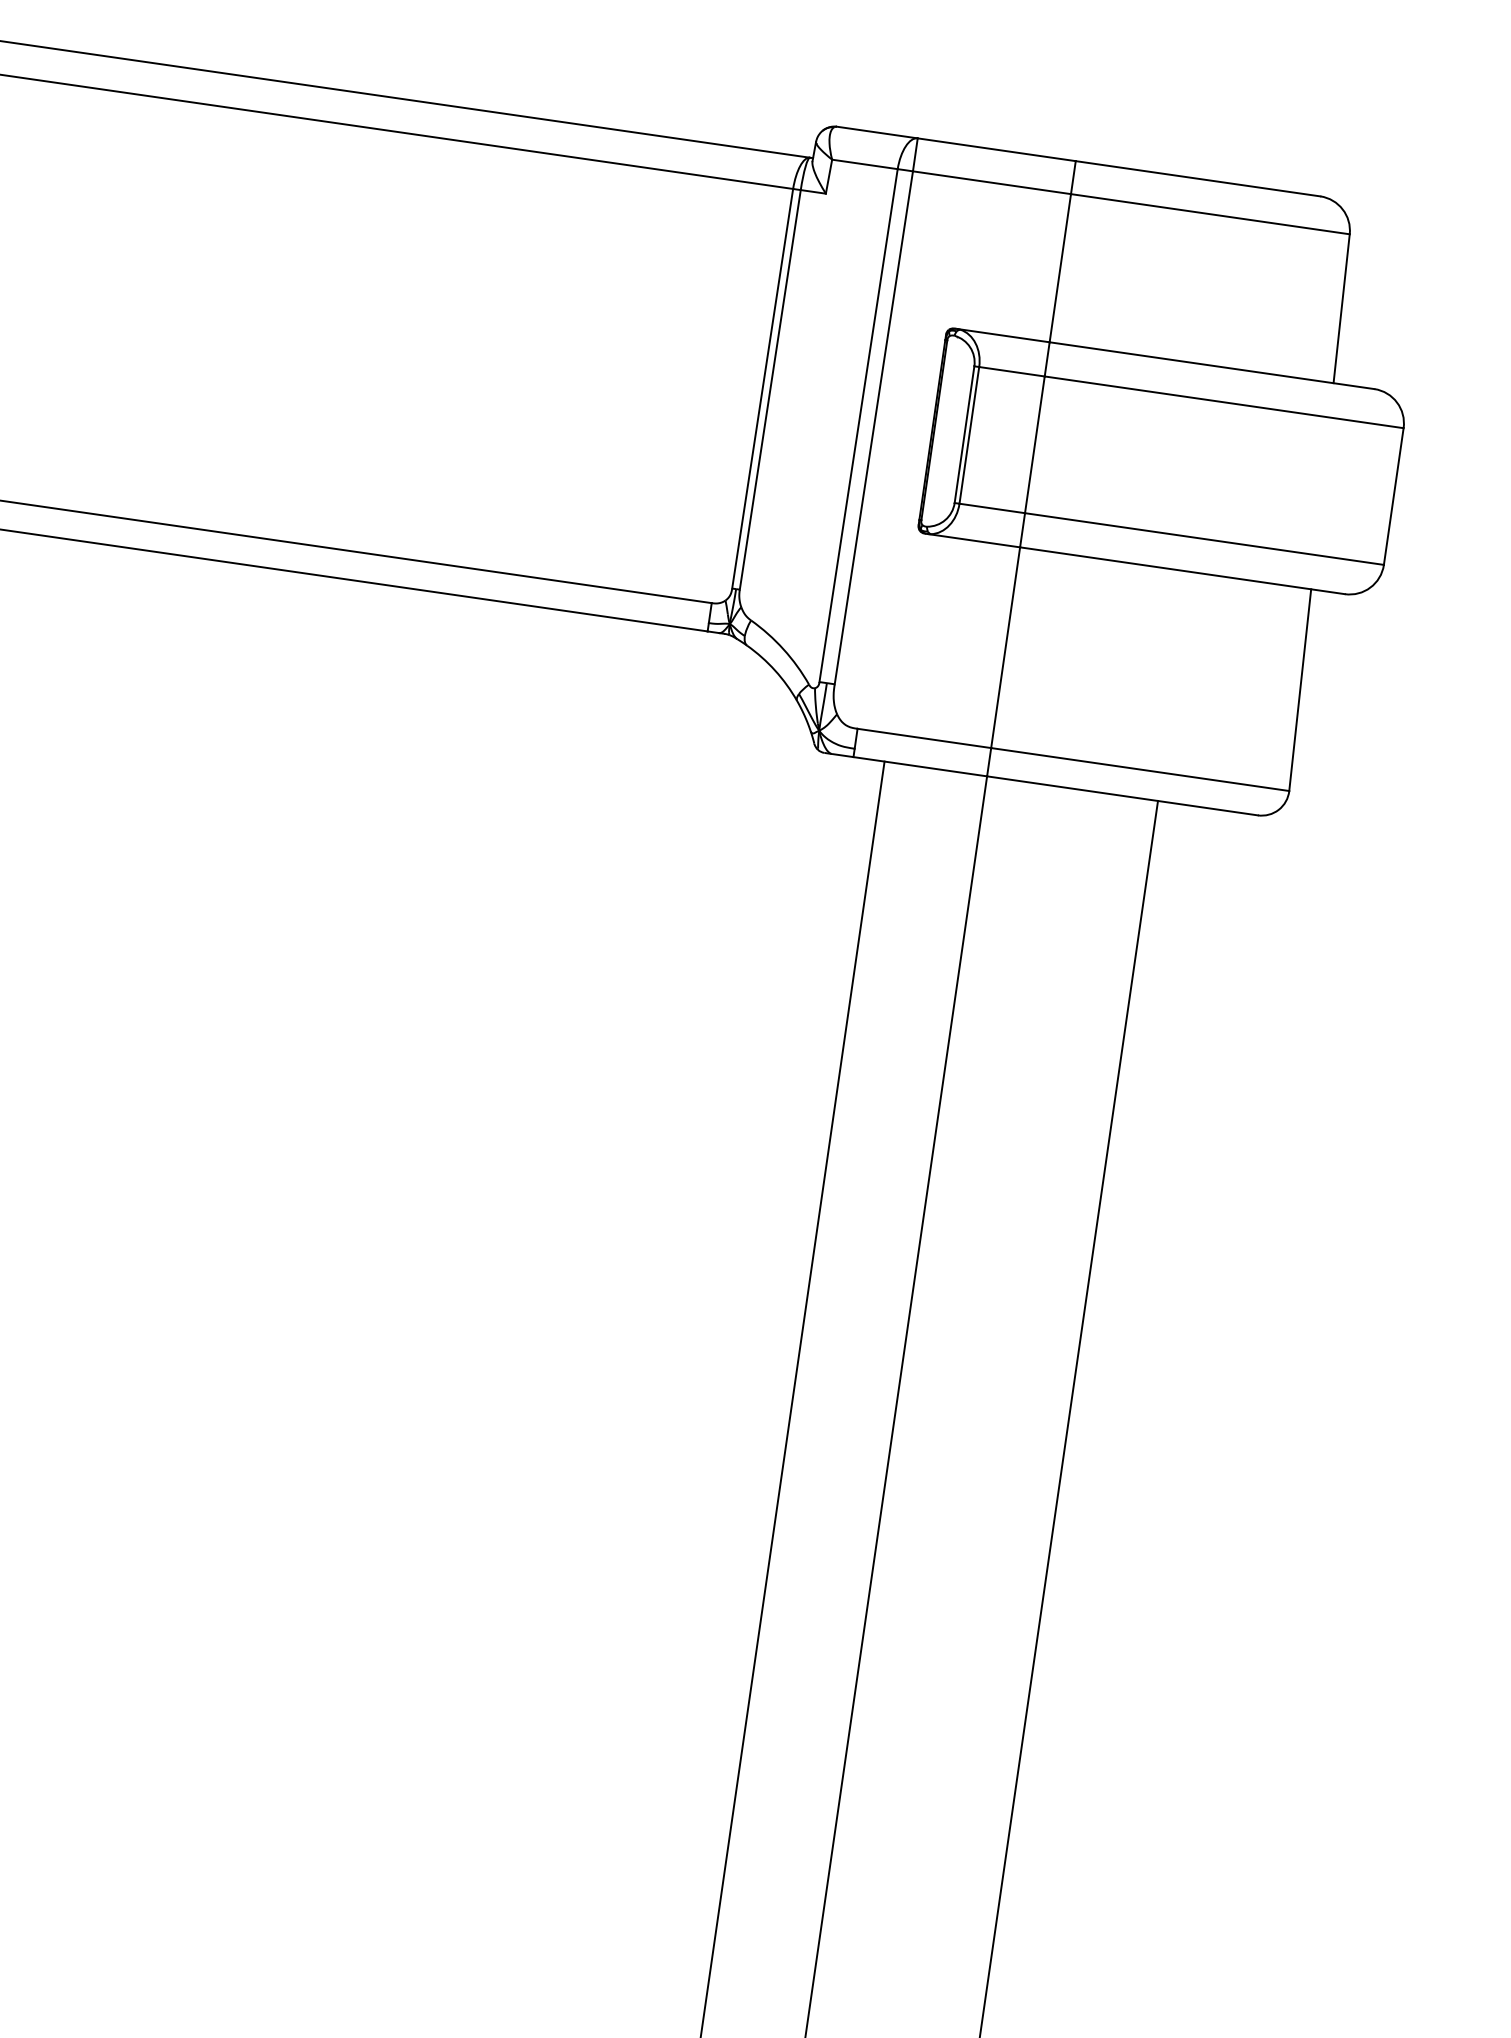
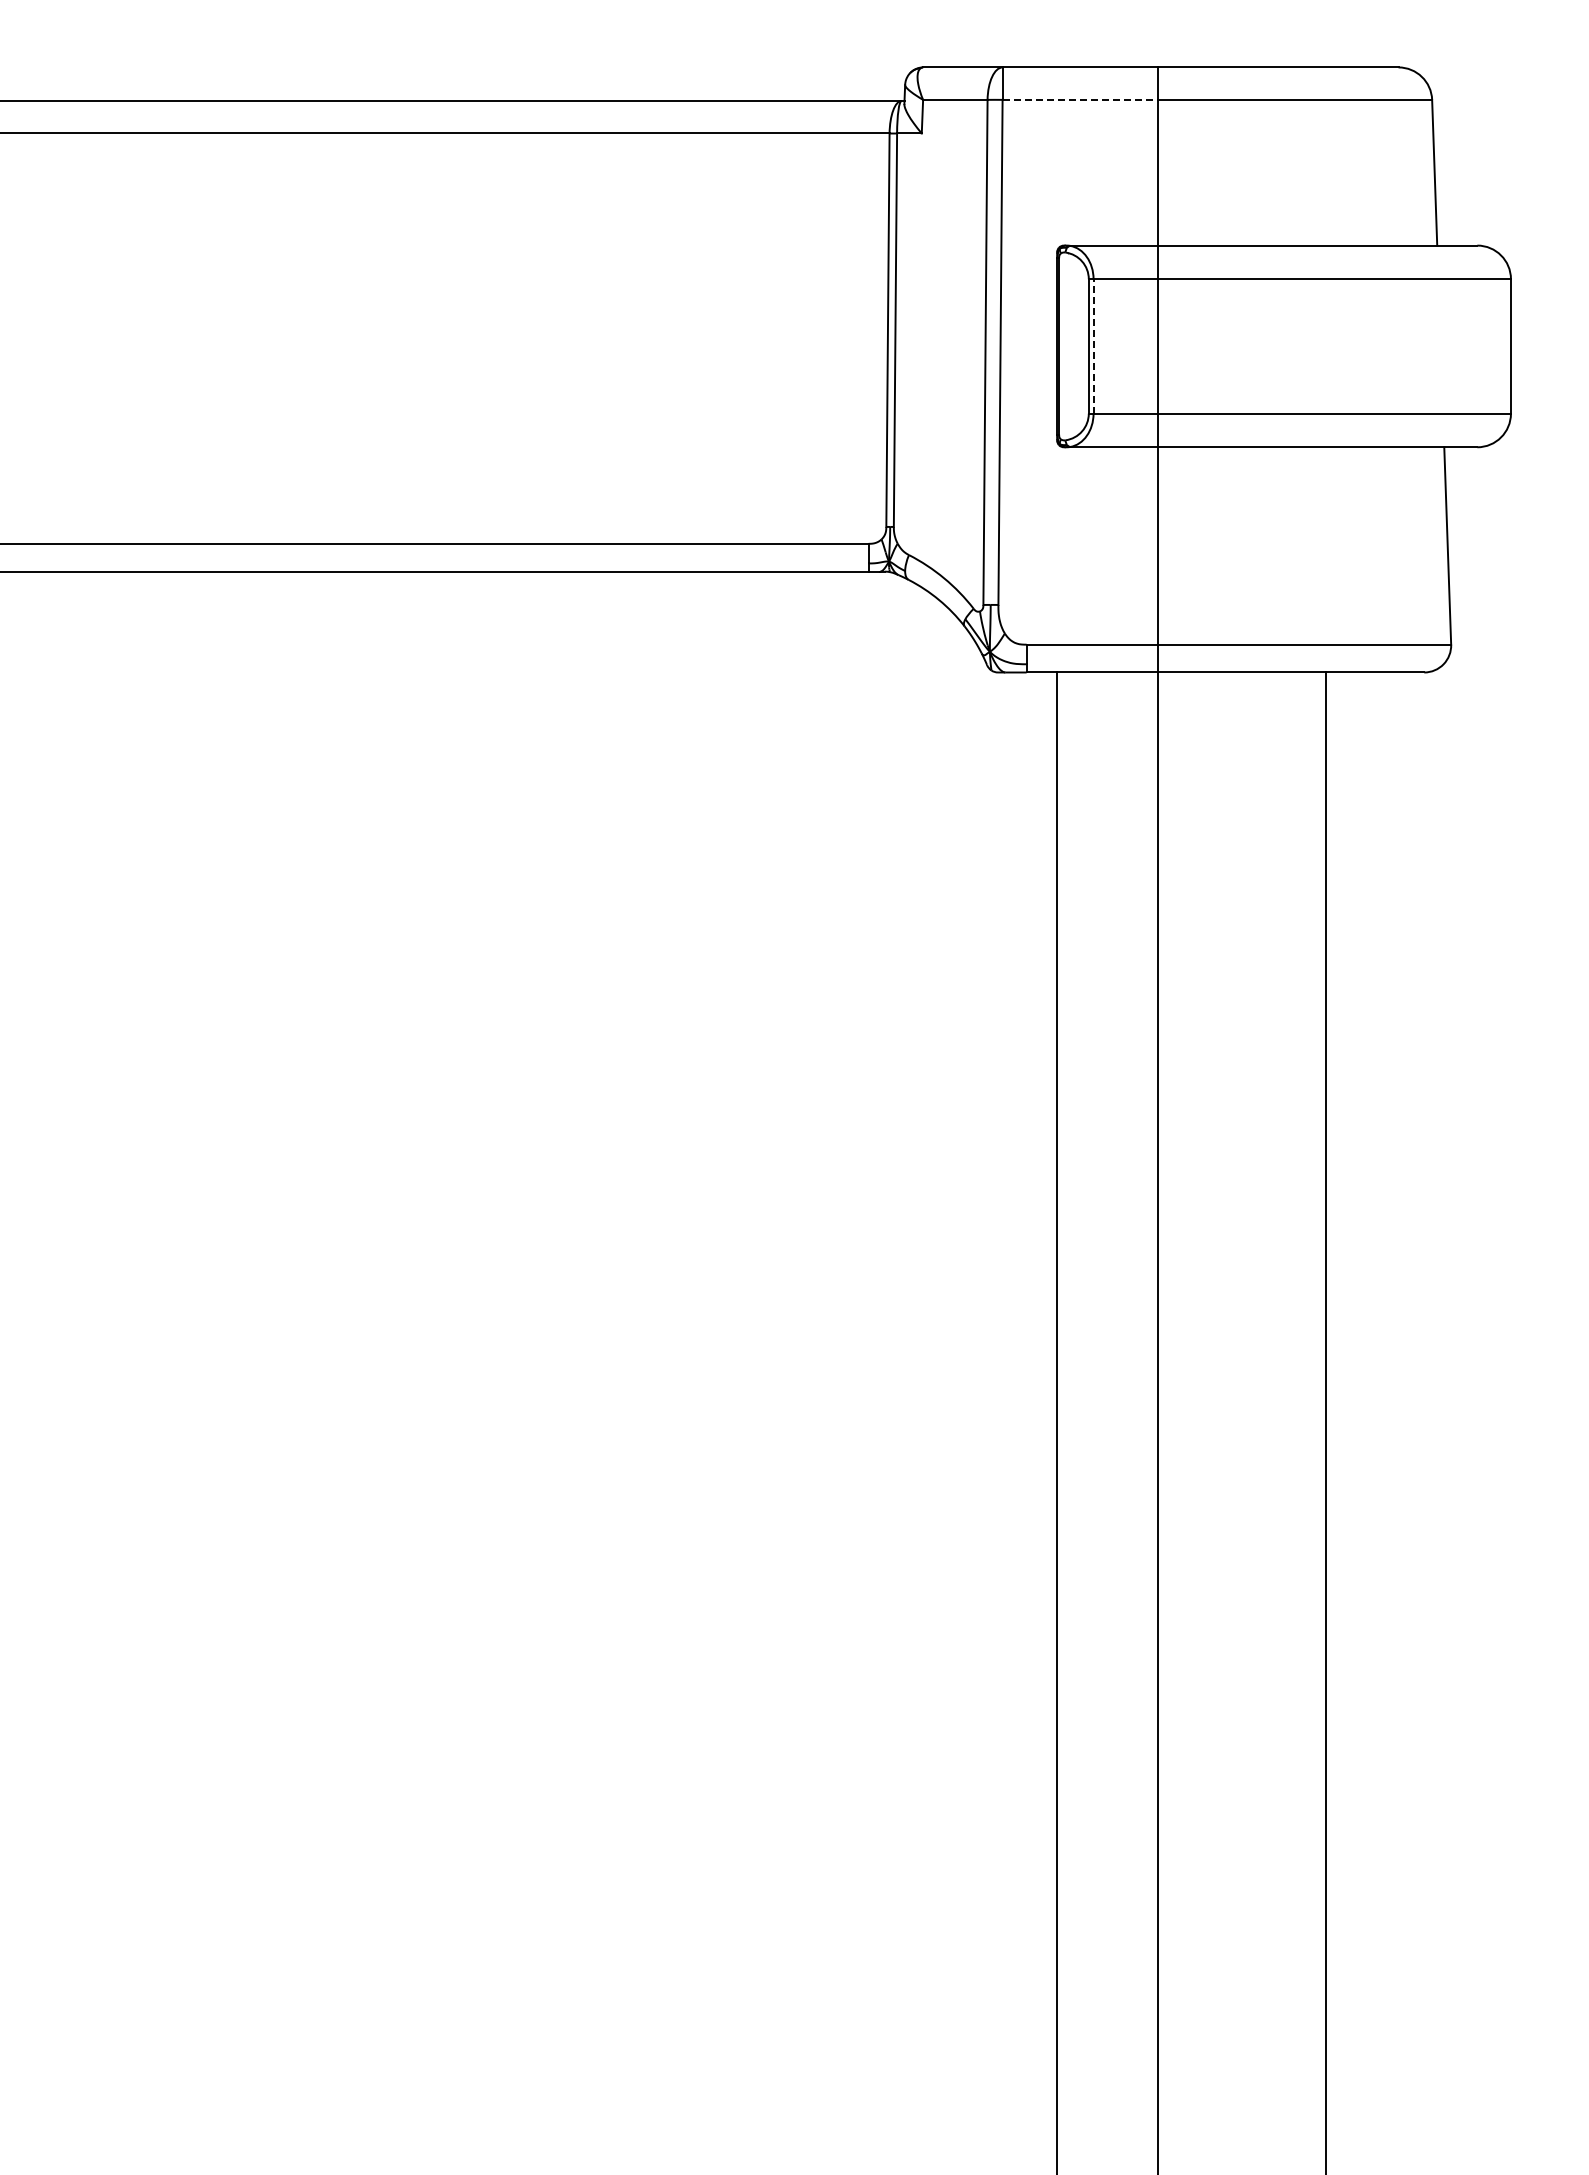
line: (992, 182) -> (1080, 99), solid -> dashed
line: (969, 434) -> (1093, 345), solid -> dashed

